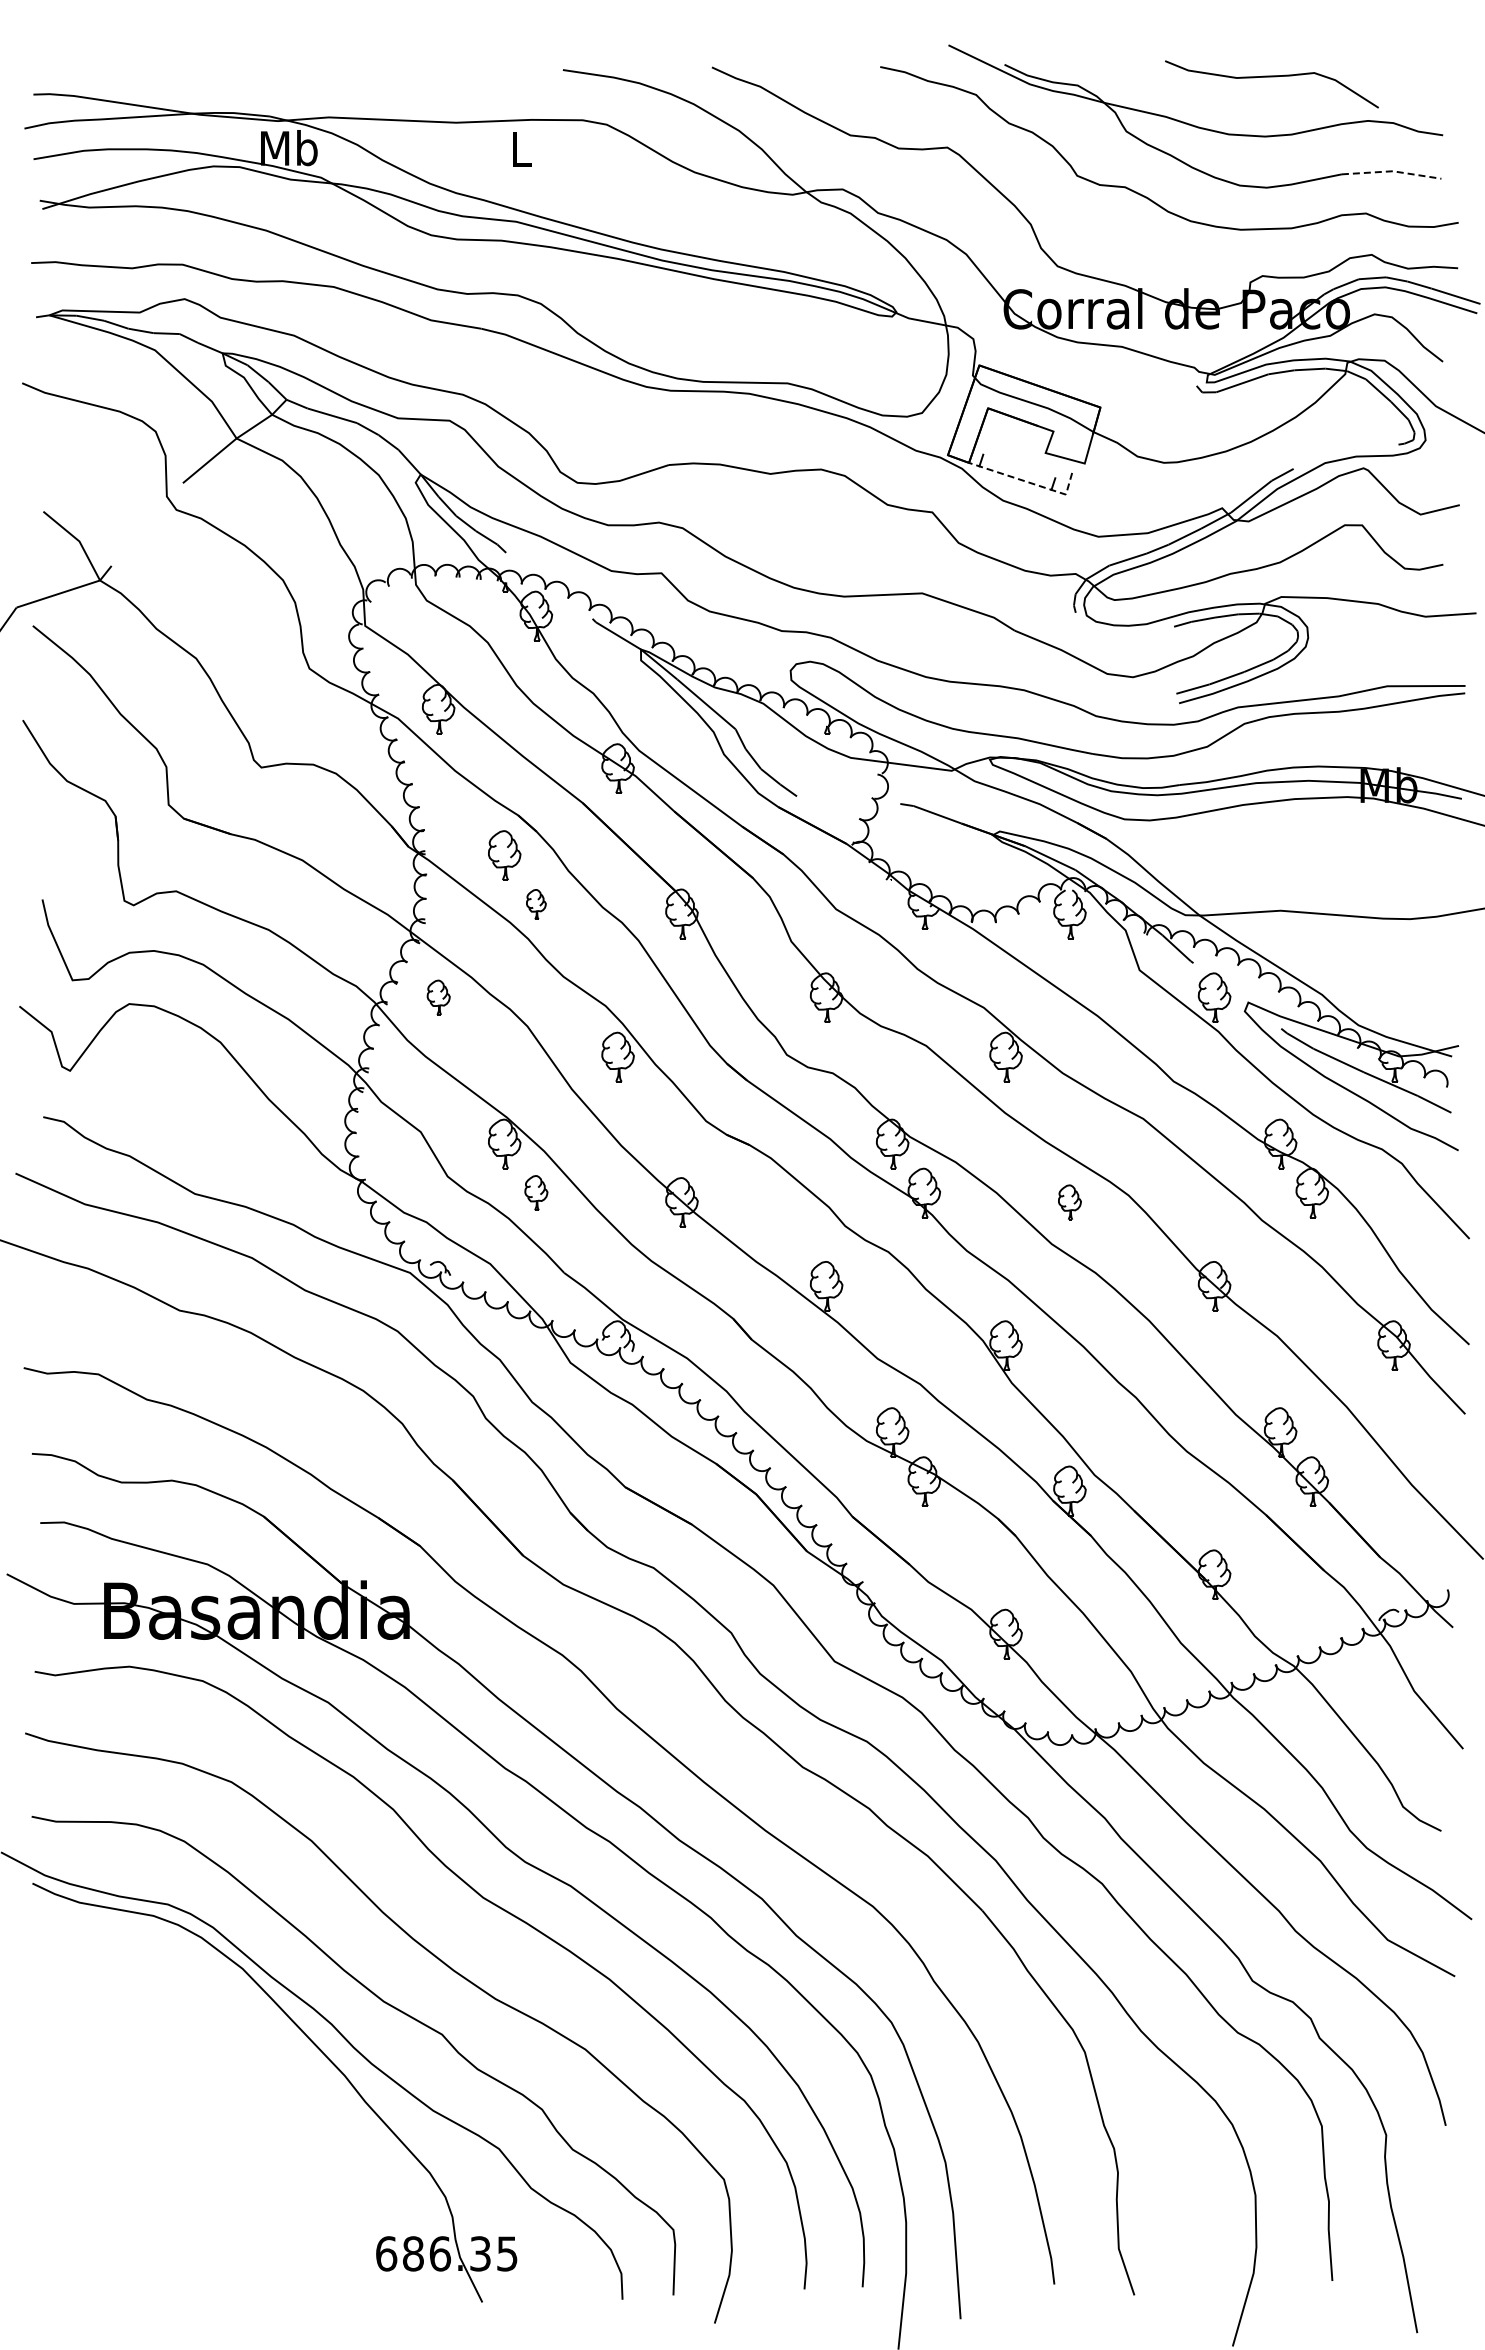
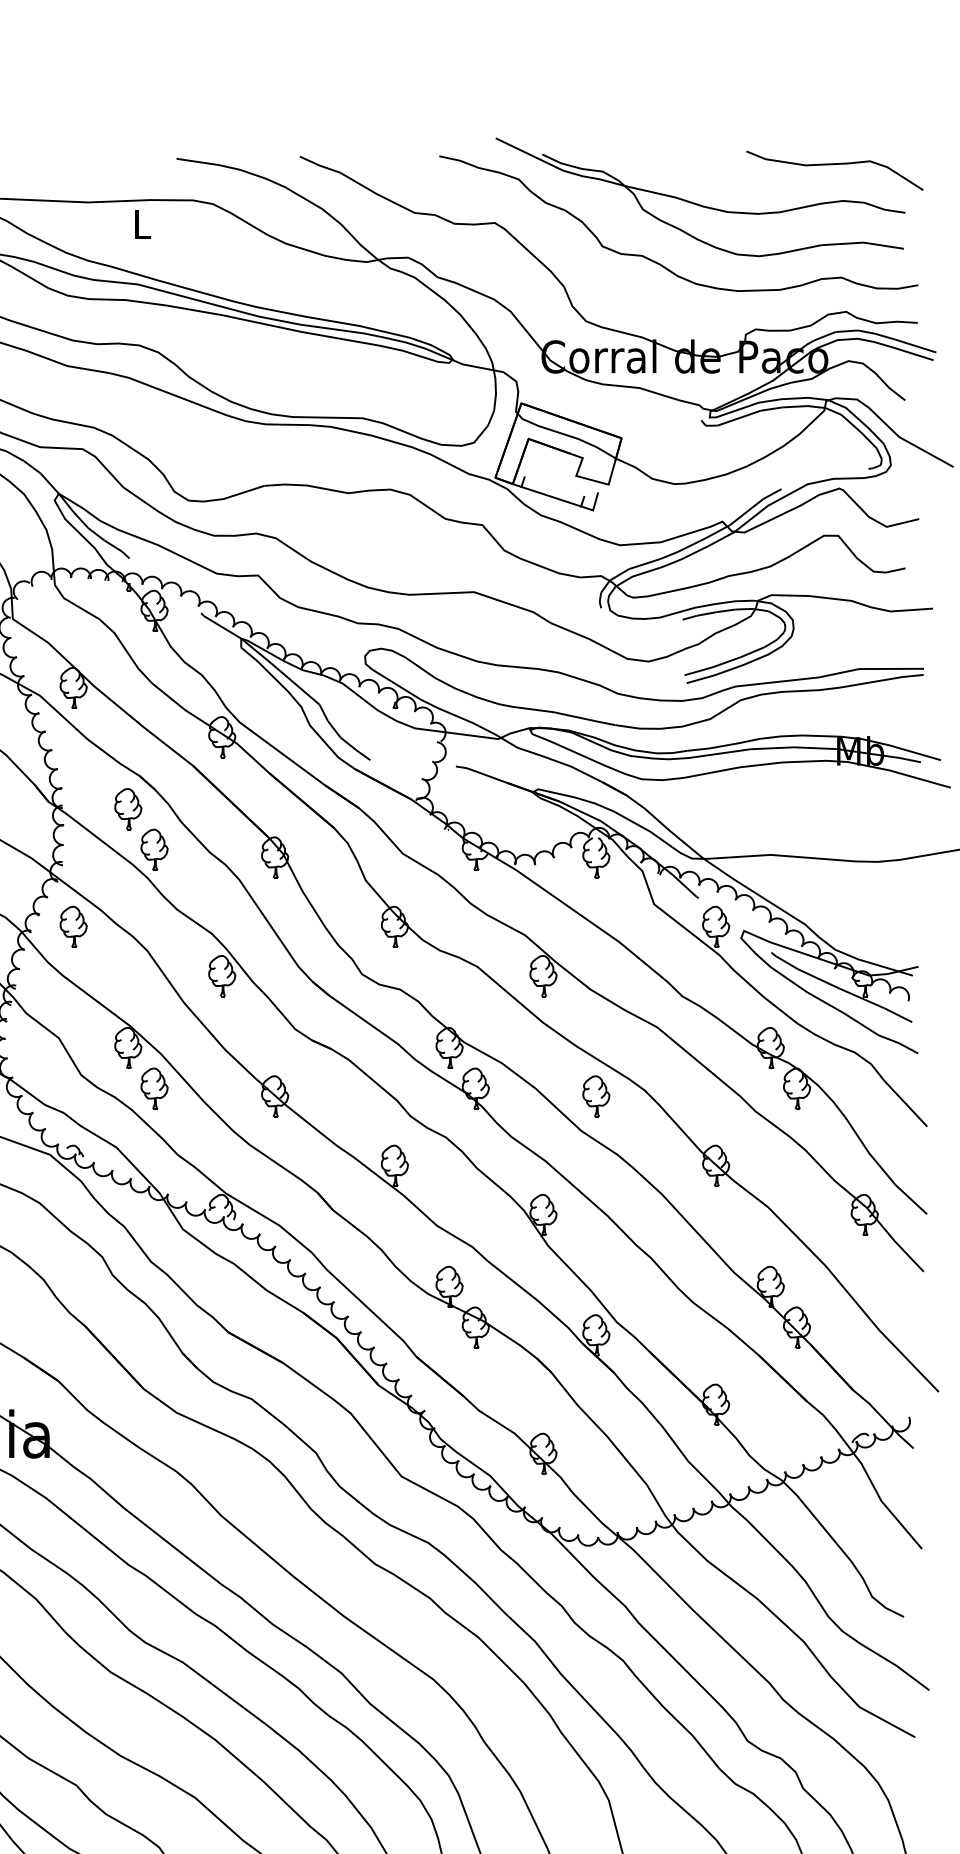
curve: (1271, 77) -> (834, 164), moved
line: (1392, 171) -> (863, 242), dashed -> solid
line: (1028, 482) -> (562, 500), dashed -> solid
part: (536, 904) -> (154, 849), size x1.67
part: (438, 997) -> (73, 926), size x1.43
part: (536, 1192) -> (154, 1088), size x1.43
part: (1069, 1202) -> (596, 1096), size x1.43

